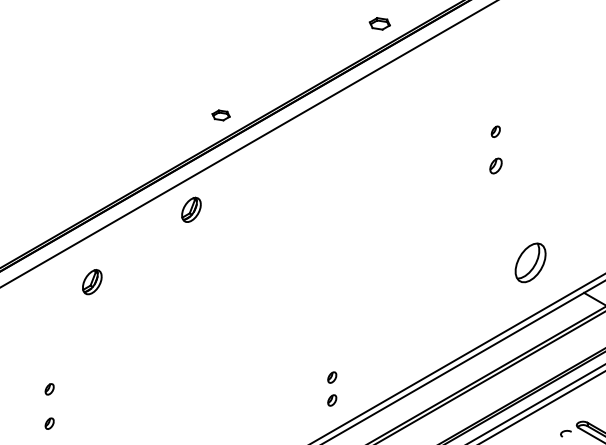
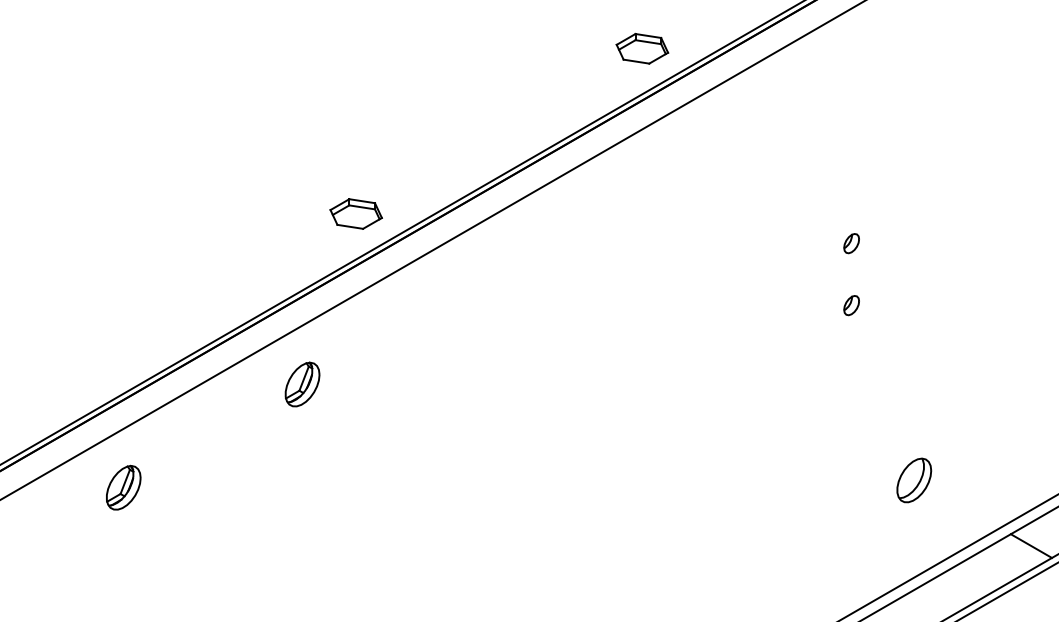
part: (379, 23) -> (641, 48), size x1.43
part: (220, 115) -> (354, 214), size x1.67
part: (495, 166) -> (850, 306), size x0.71
part: (530, 263) -> (914, 481), size x0.62
part: (92, 282) -> (123, 488), moved

